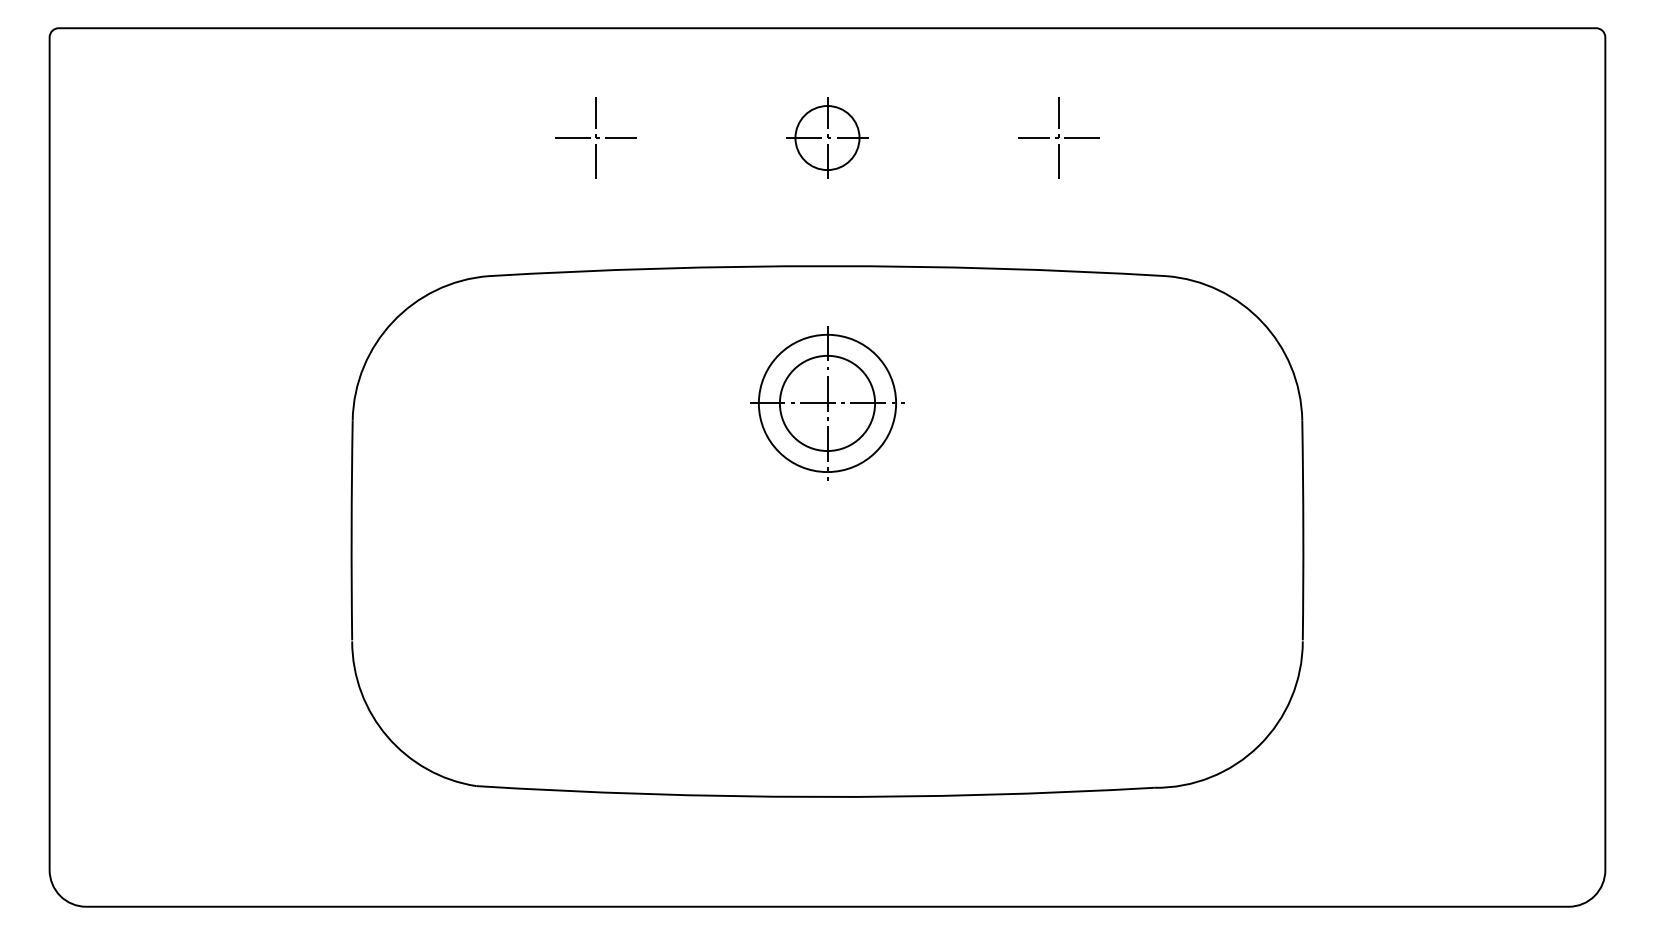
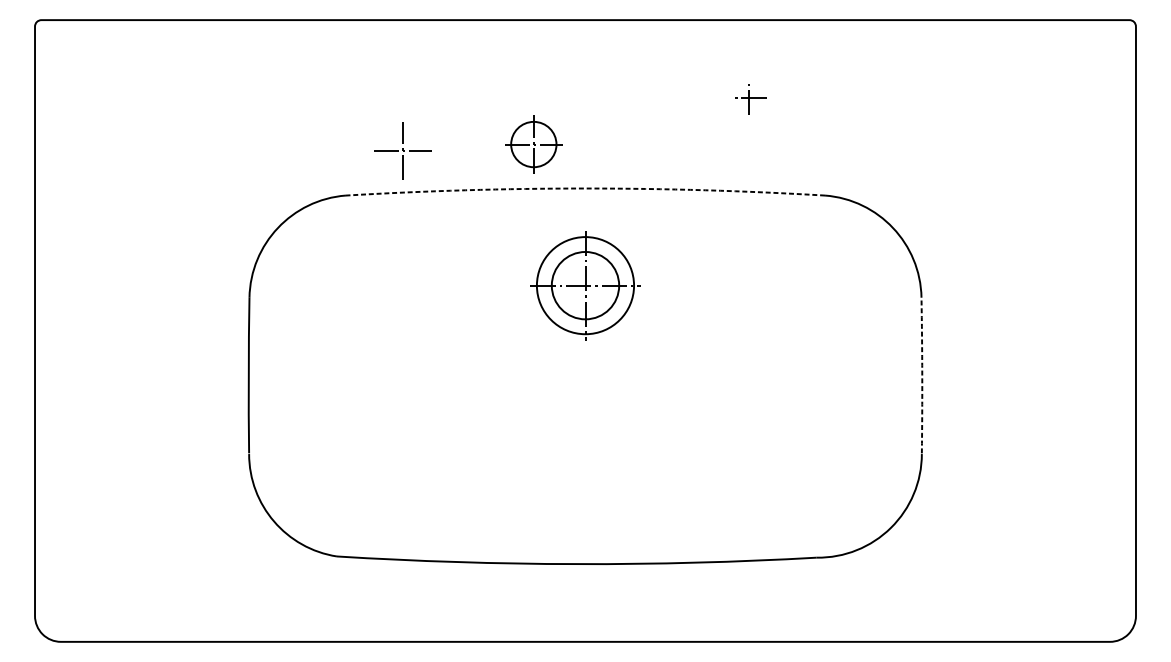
part: (595, 137) -> (402, 150), moved
part: (827, 137) -> (533, 144), moved
part: (1058, 137) -> (748, 97), size x0.6
arc: (827, 266) -> (585, 188), solid -> dashed
arc: (1303, 530) -> (922, 375), solid -> dashed

